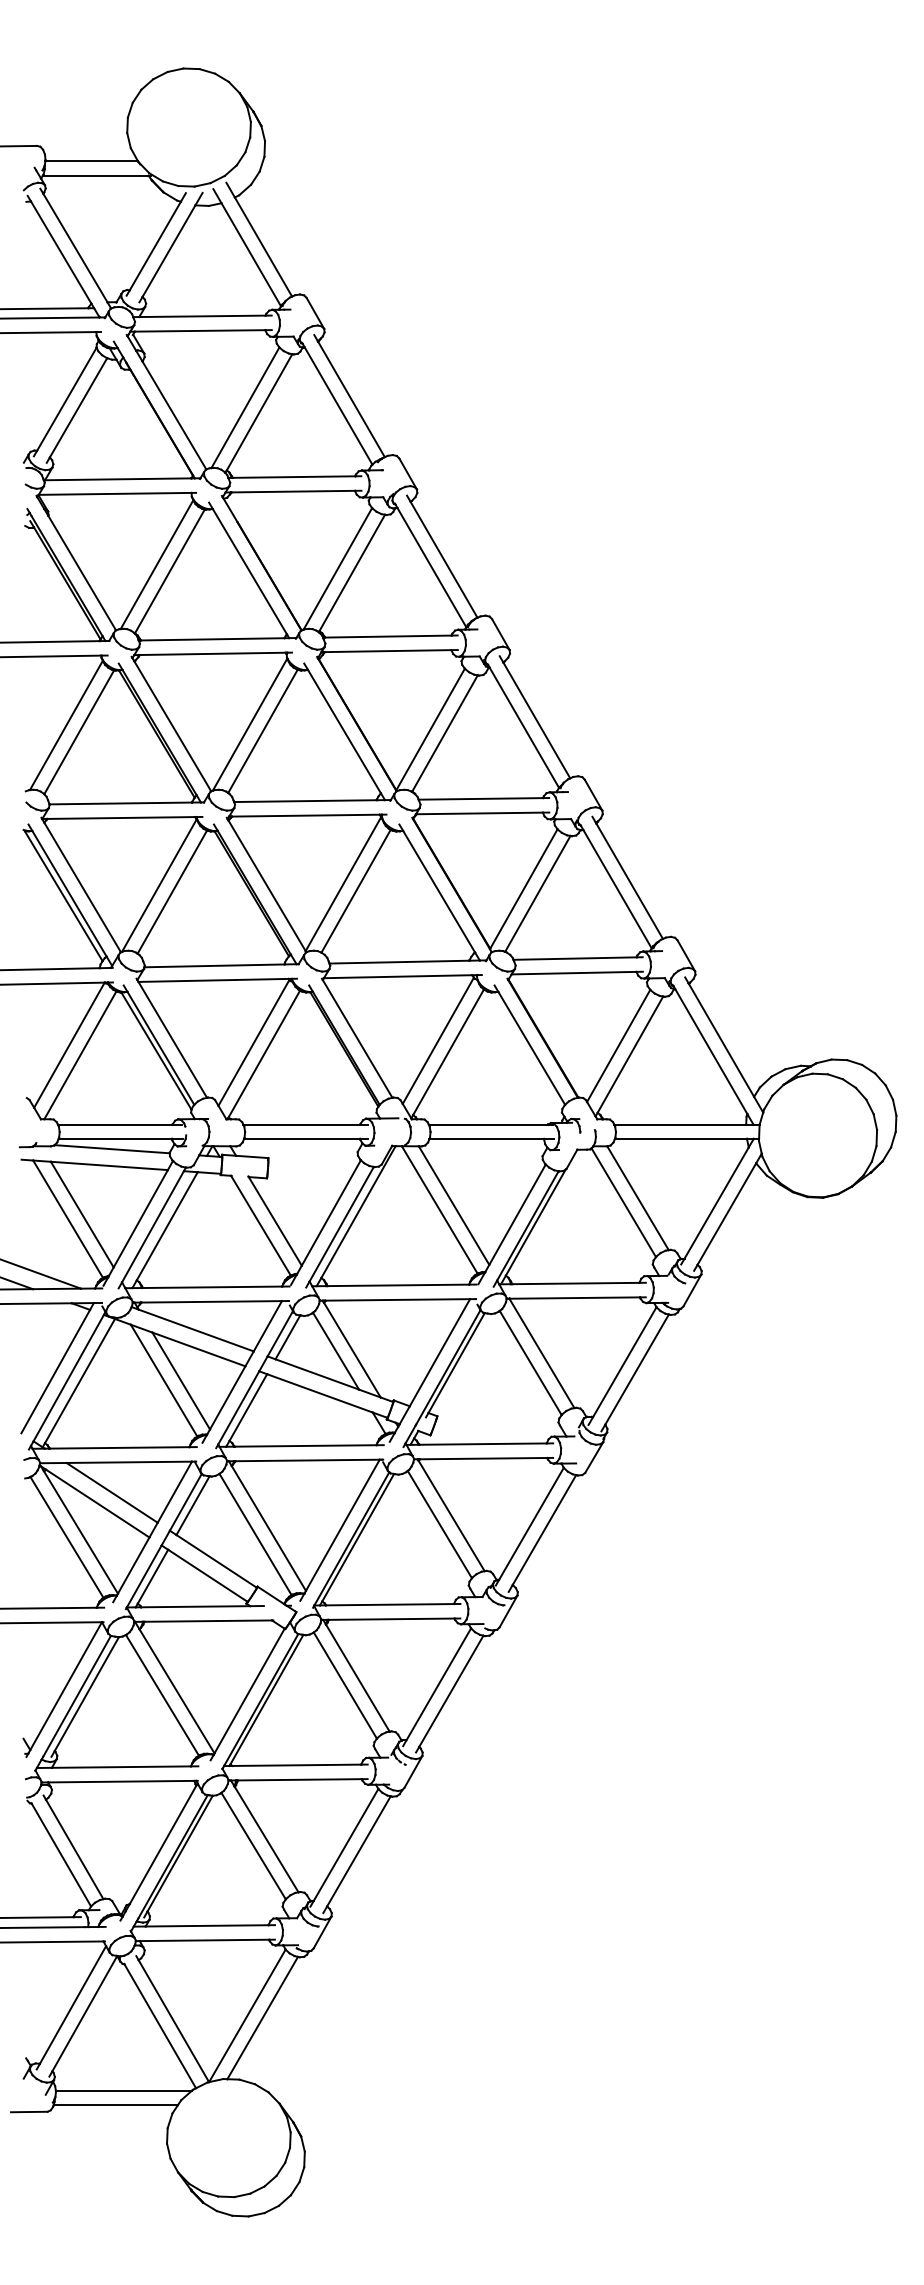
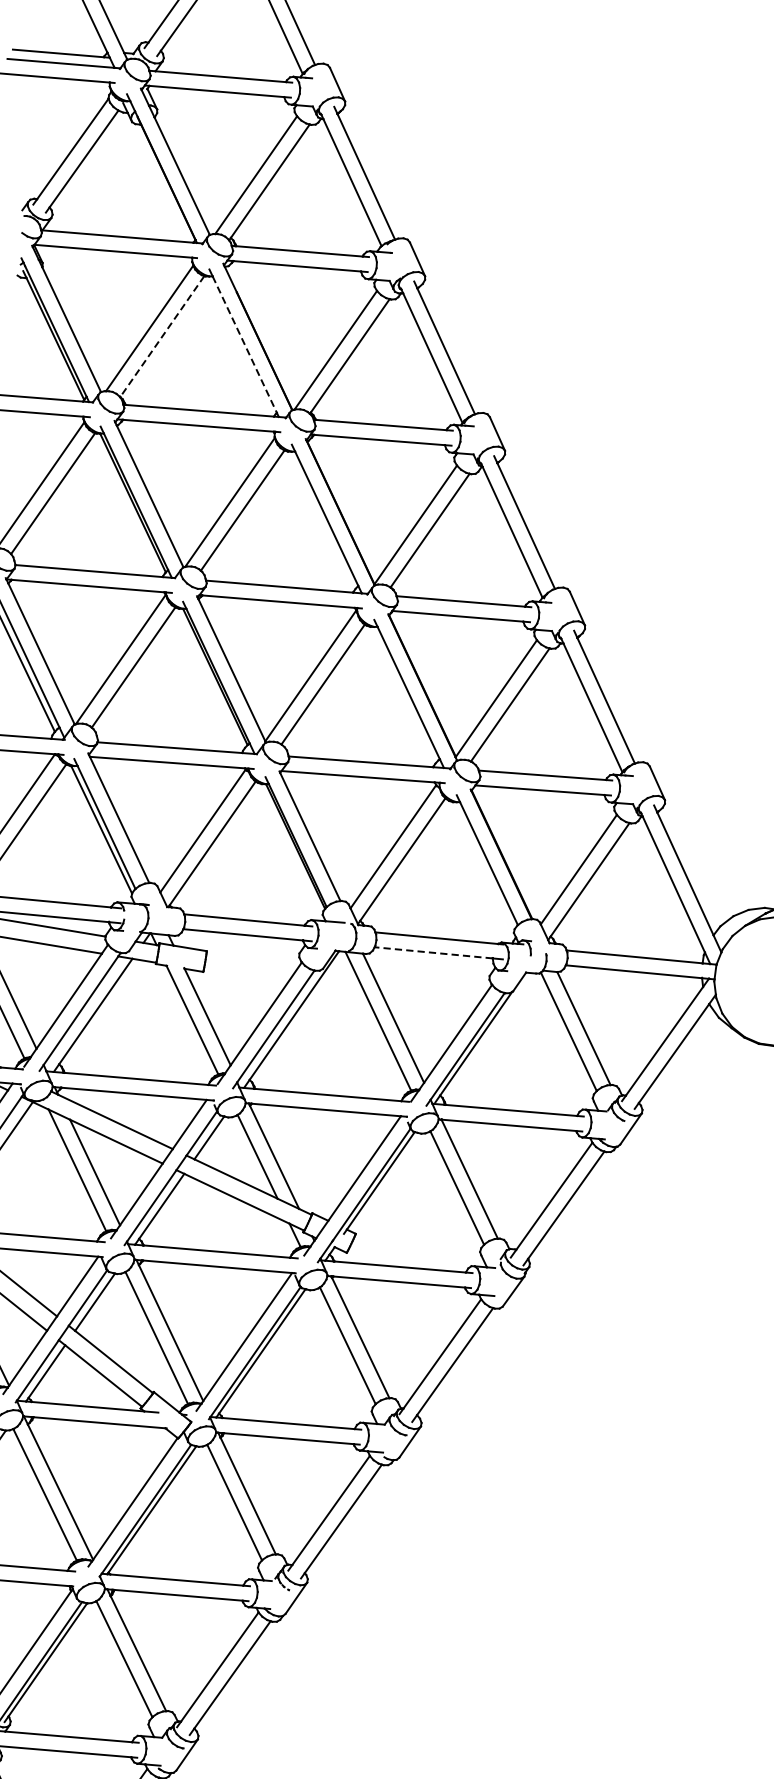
line: (169, 571) -> (161, 336), solid -> dashed
line: (249, 571) -> (244, 344), solid -> dashed
line: (486, 1139) -> (433, 953), solid -> dashed

